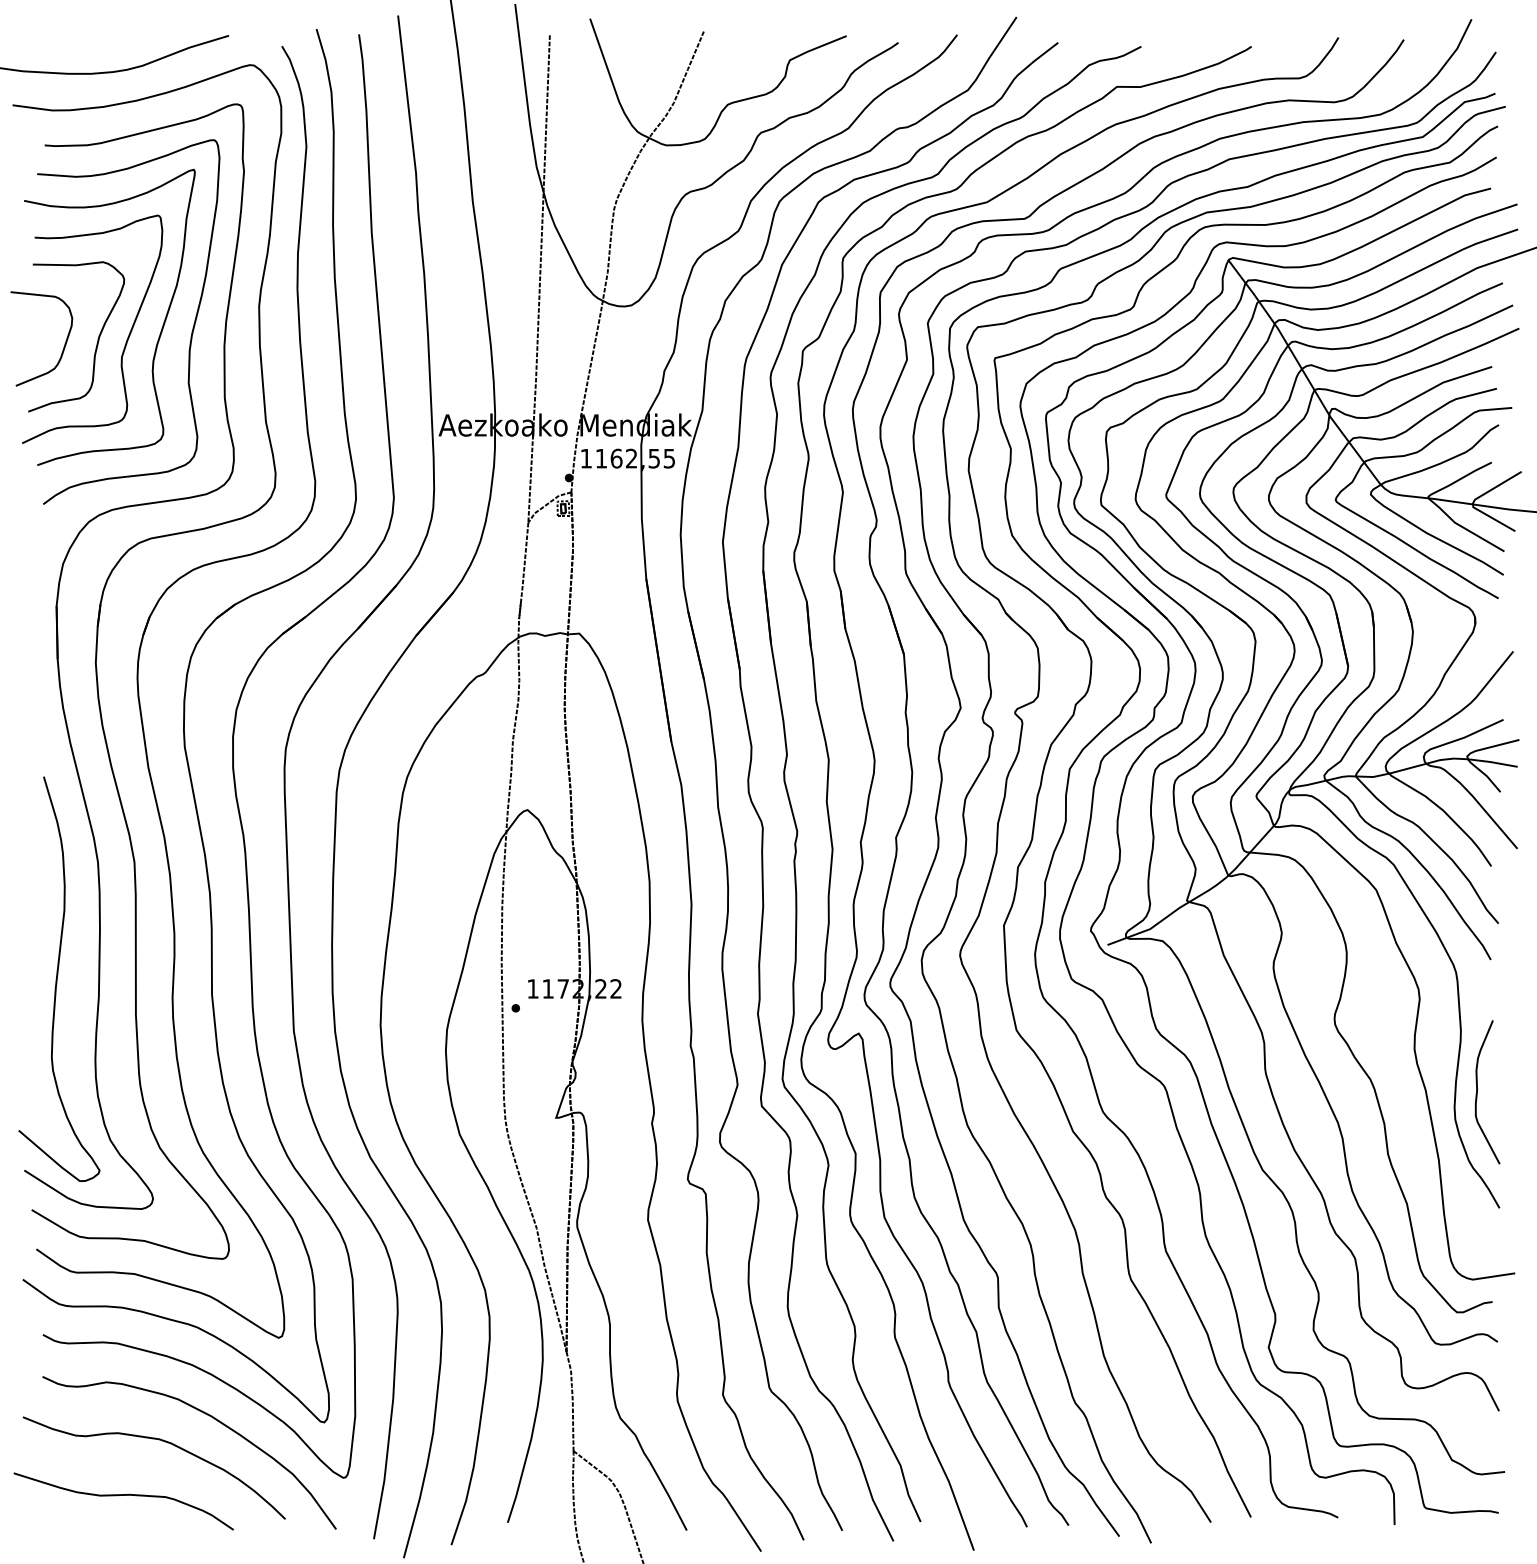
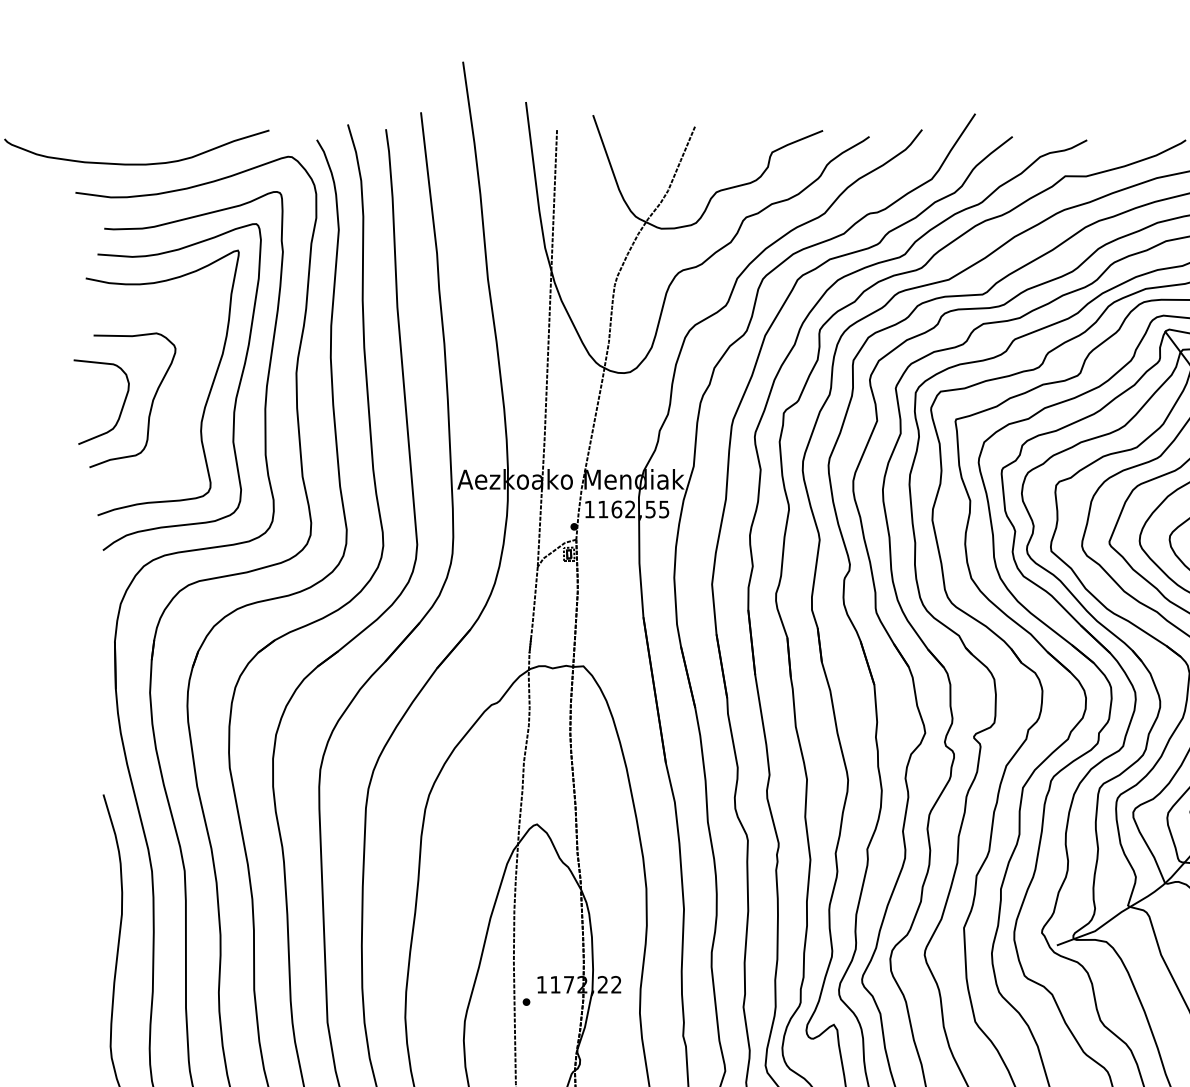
curve: (126, 339) -> (177, 402), removed

